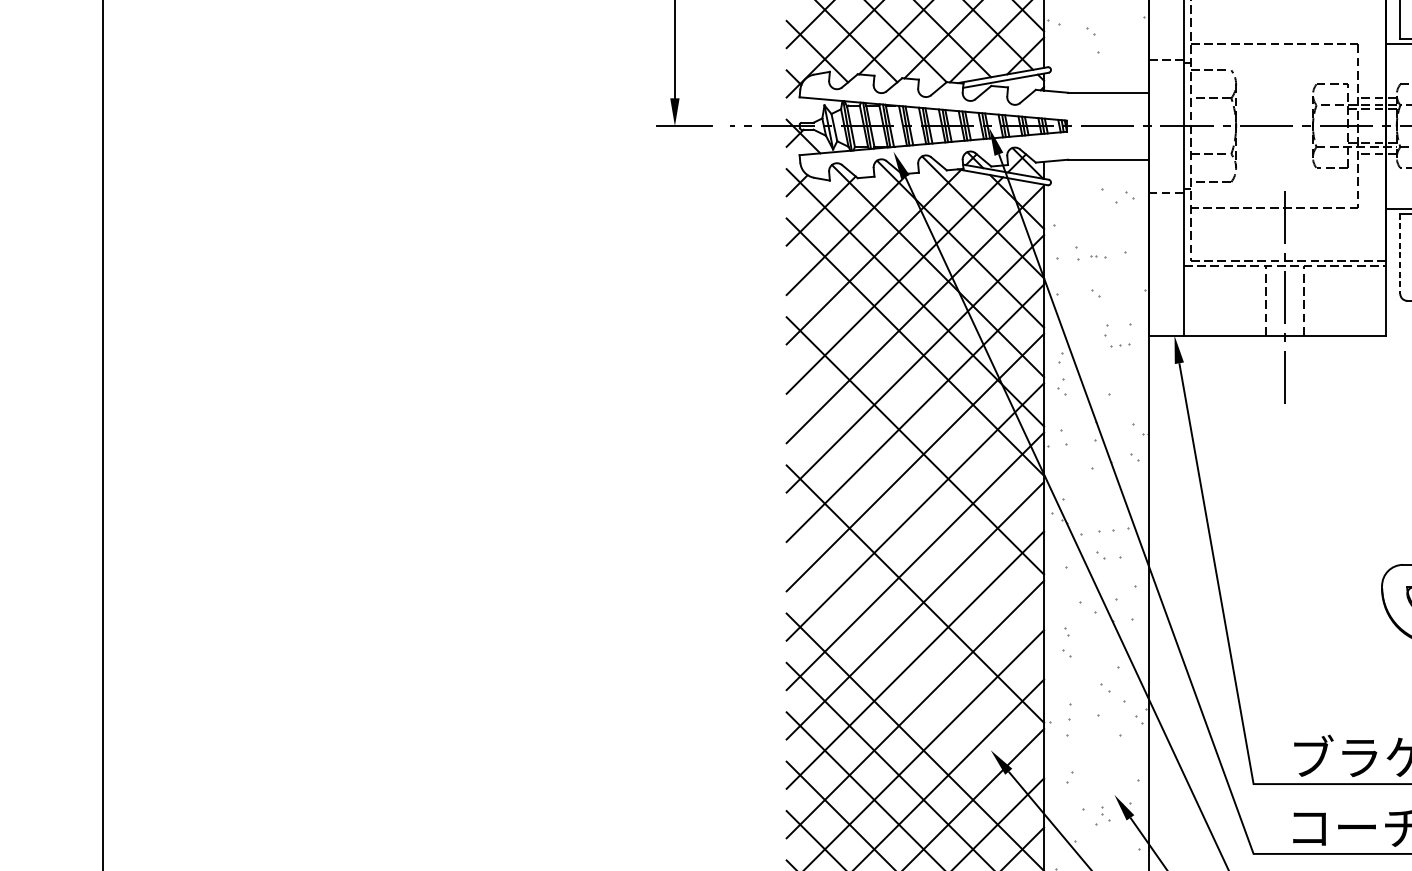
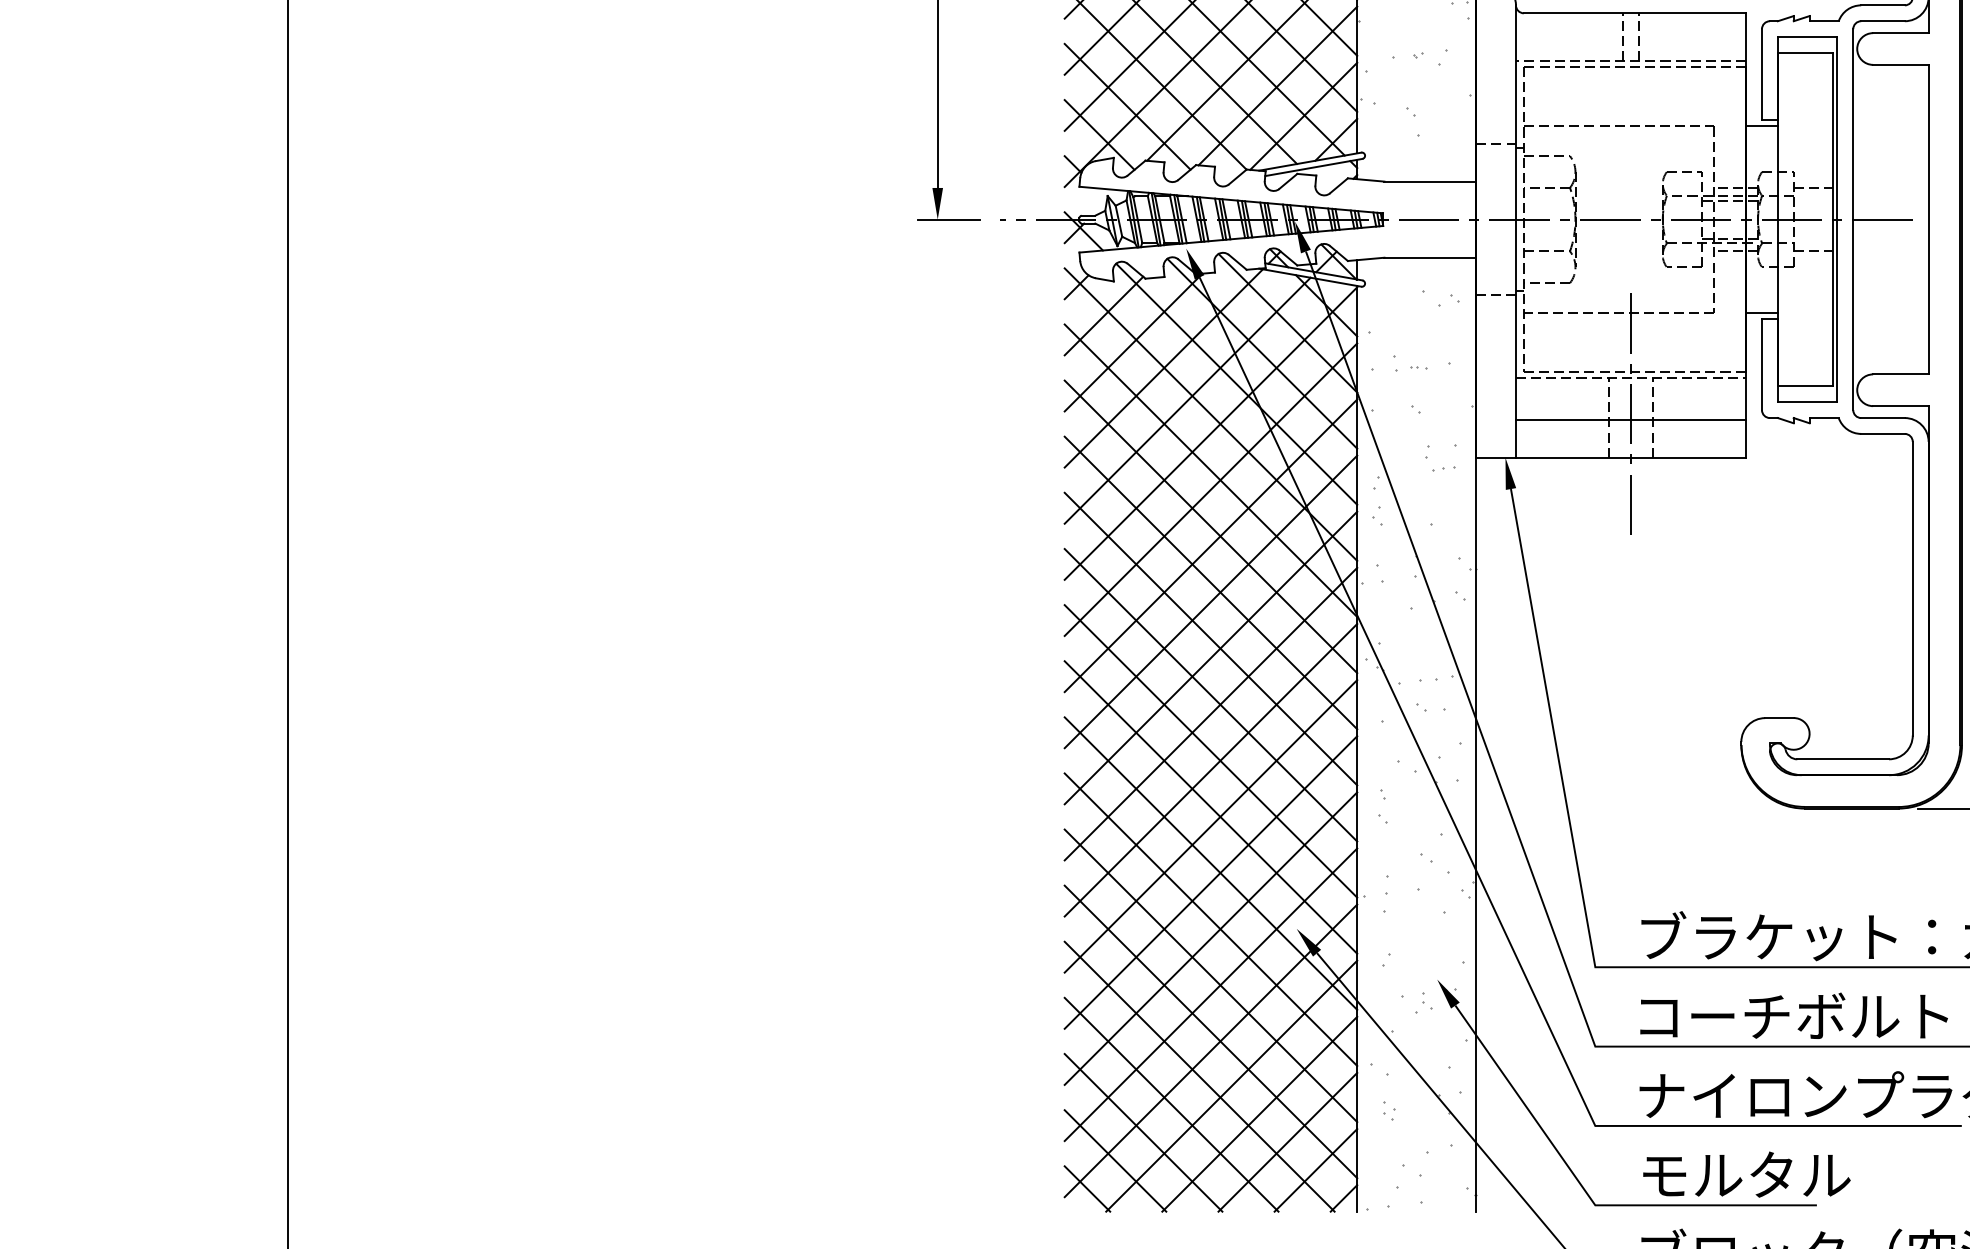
line: (1399, 253) -> (1761, 364), dashed -> solid
line: (1284, 302) -> (1630, 420), added
line: (914, 396) -> (1210, 526), added
line: (914, 494) -> (1210, 638), added
line: (914, 544) -> (1210, 695), added
line: (914, 643) -> (1210, 807), added
line: (914, 692) -> (1210, 863), added

